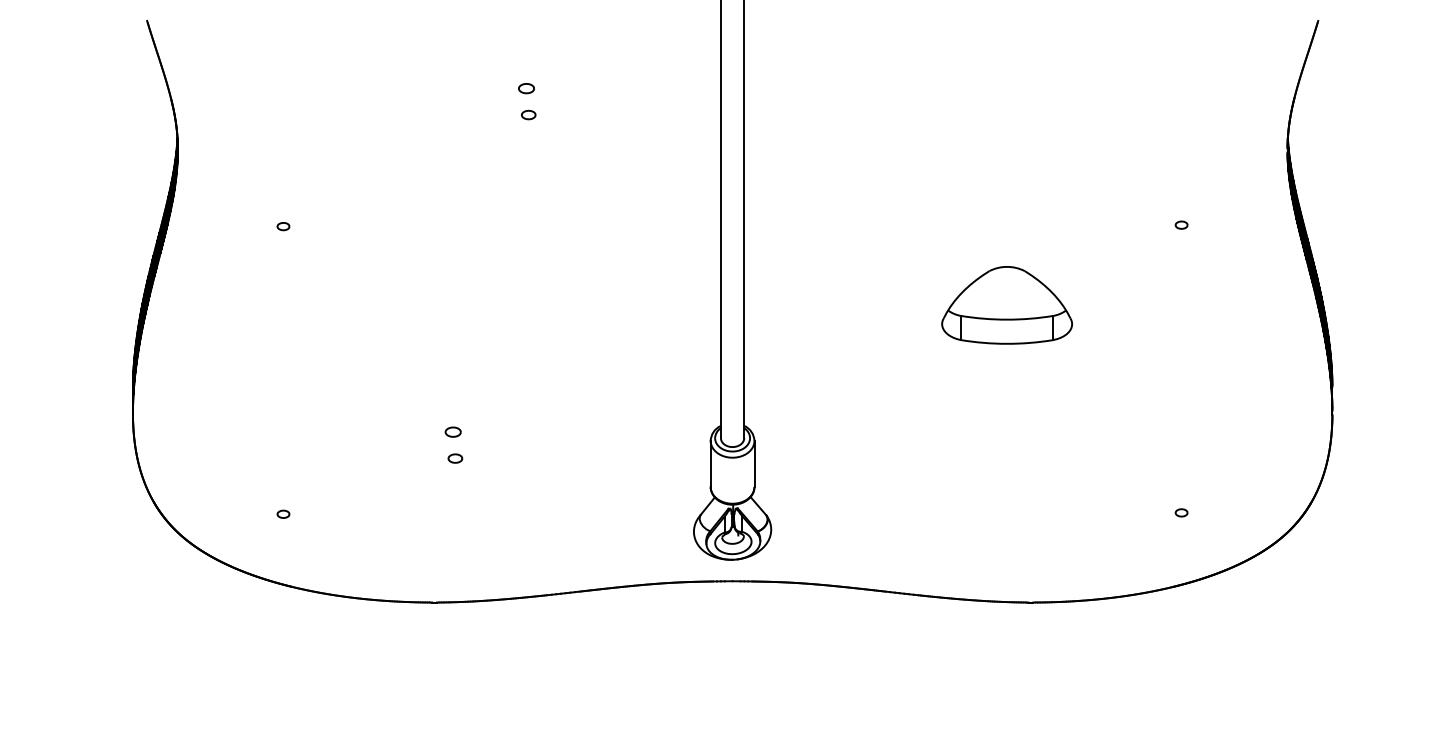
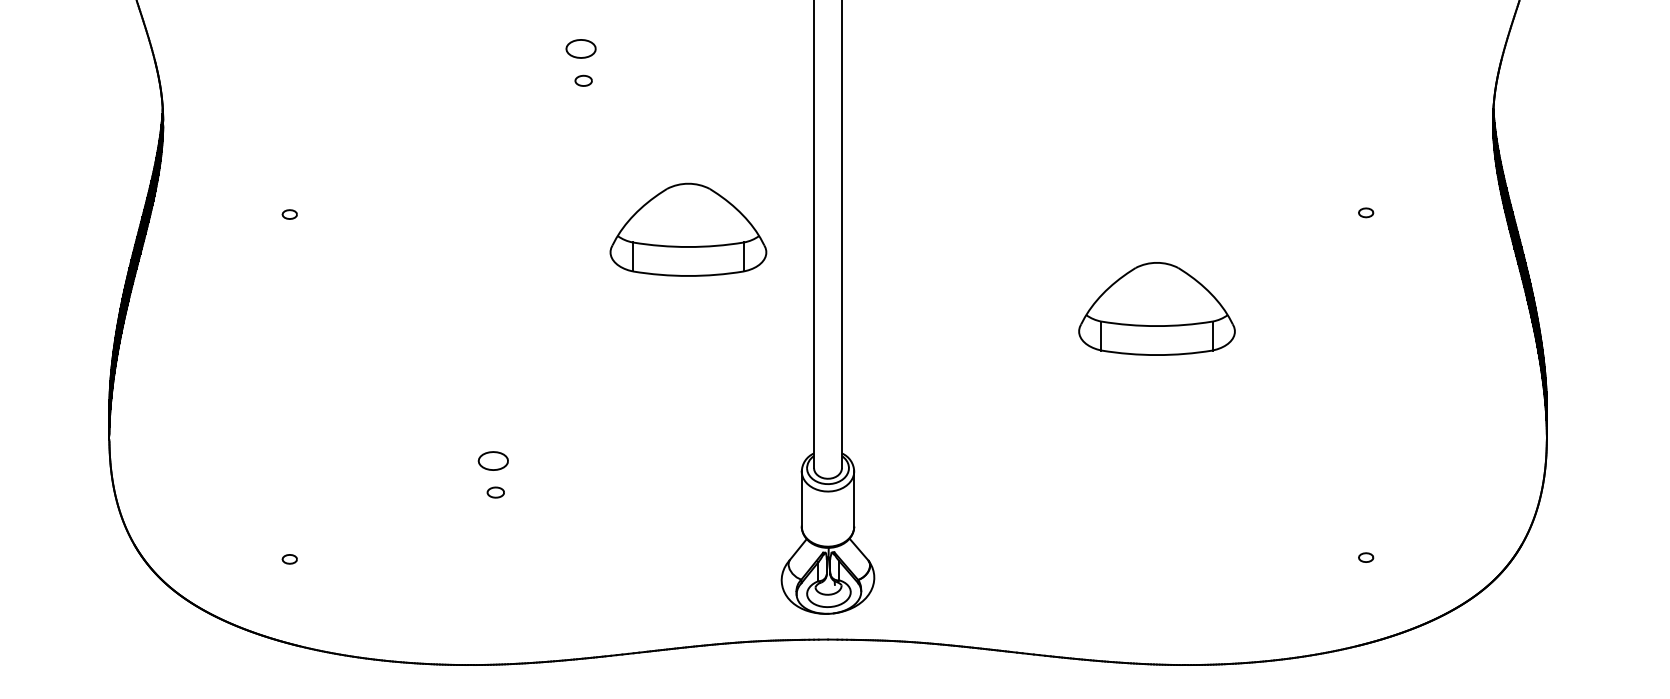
part: (526, 88) -> (581, 49), size x1.6
part: (615, 239) -> (687, 230), added
part: (452, 431) -> (492, 460), size x1.6

